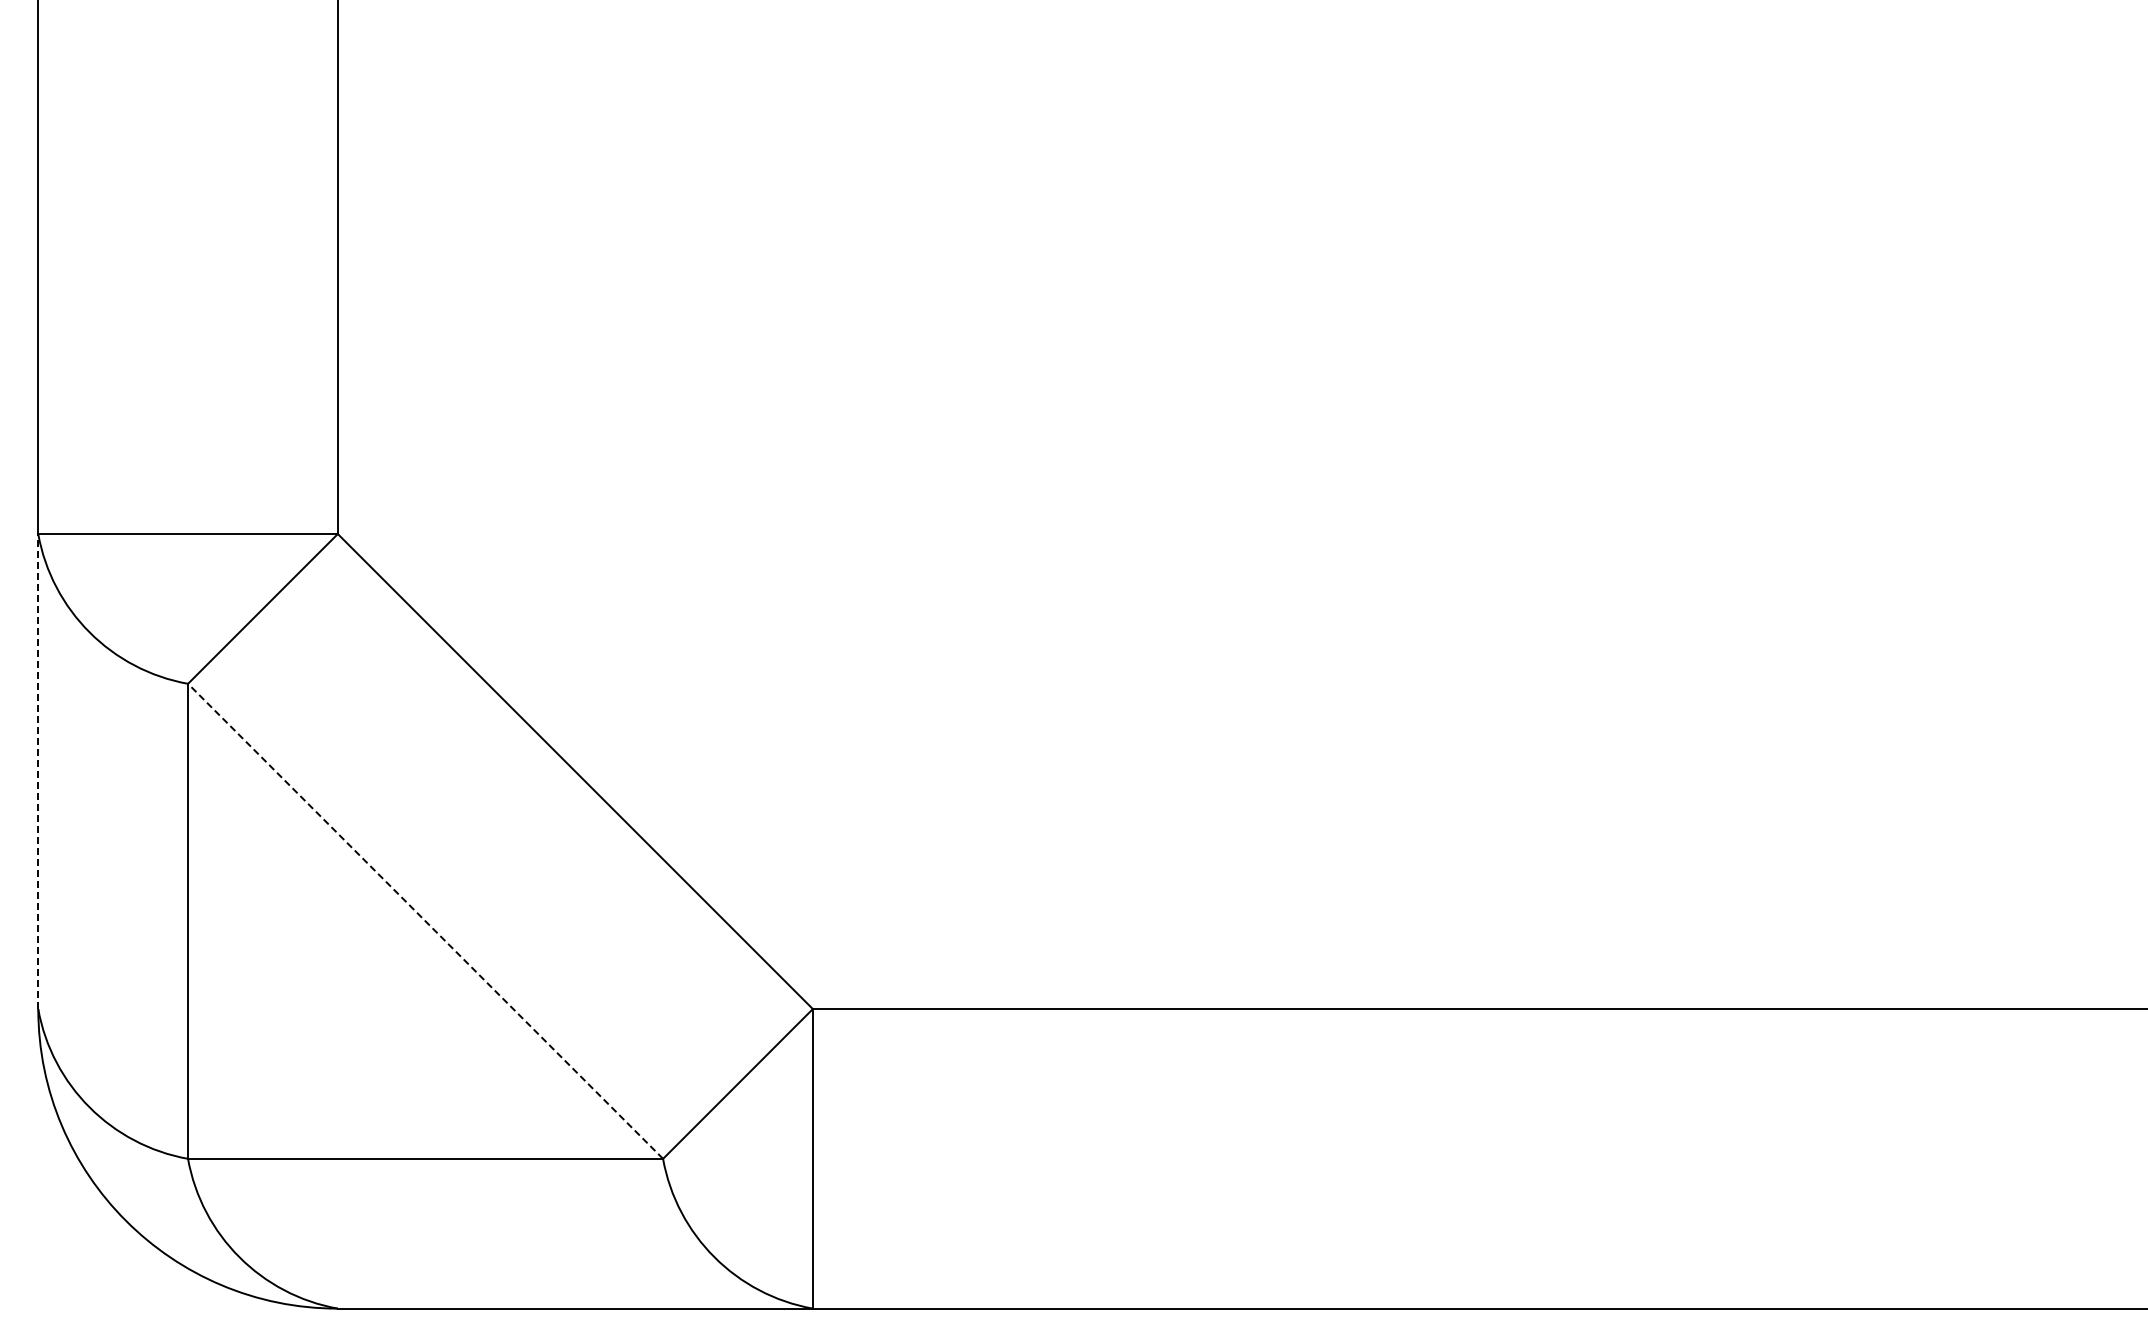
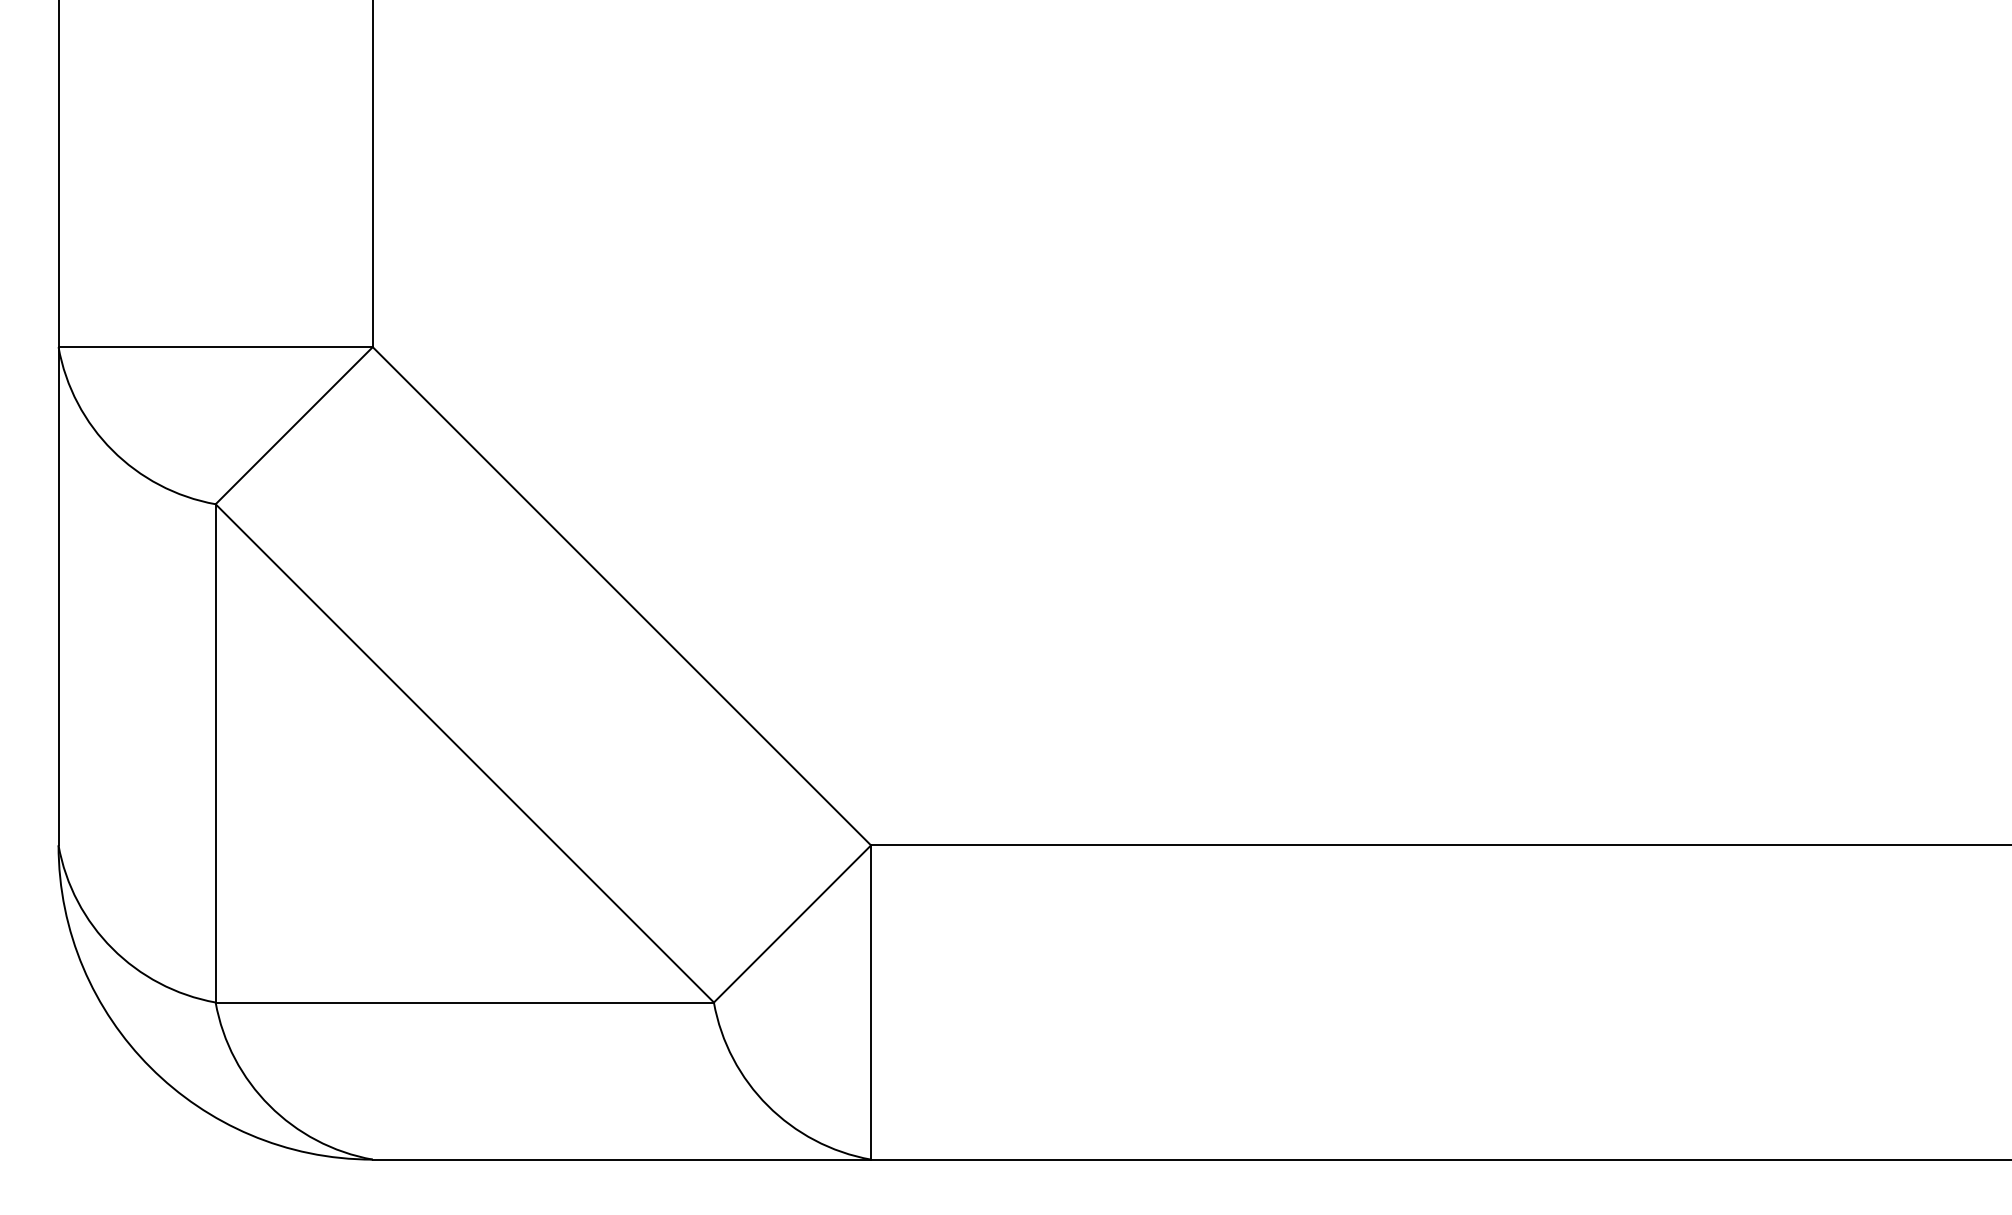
line: (38, 771) -> (58, 596), dashed -> solid
line: (425, 921) -> (464, 753), dashed -> solid

